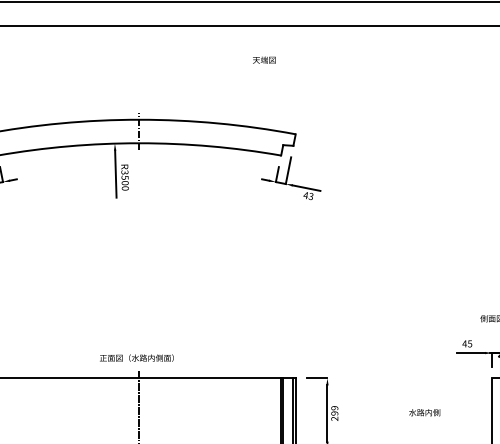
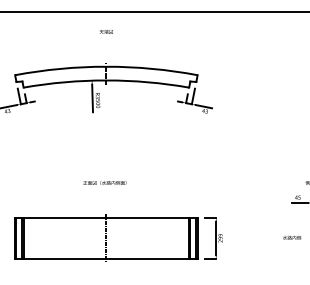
text: (264, 59) -> (106, 31), moved
text: (136, 357) -> (104, 182), moved
text: (423, 412) -> (291, 237), moved

